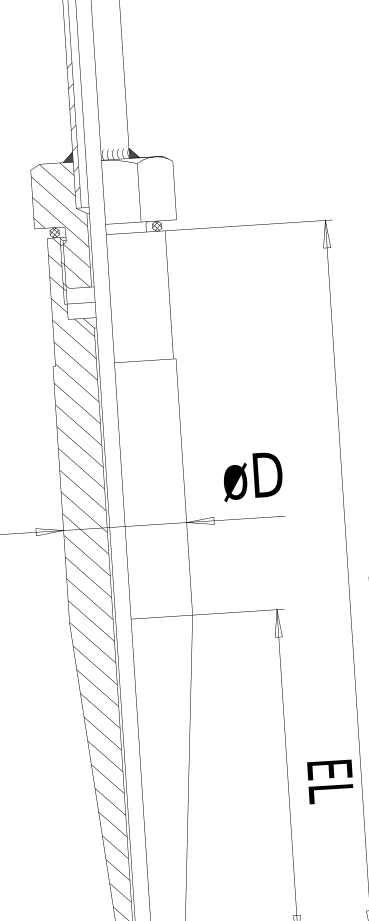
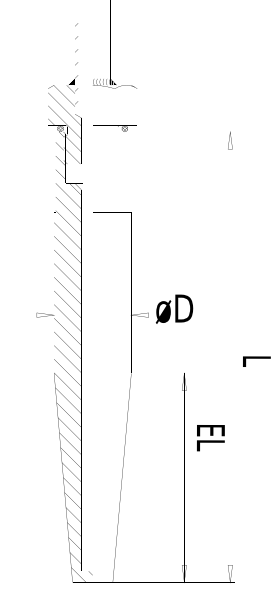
text: (252, 475) -> (174, 308), moved
text: (330, 782) -> (210, 438), moved

